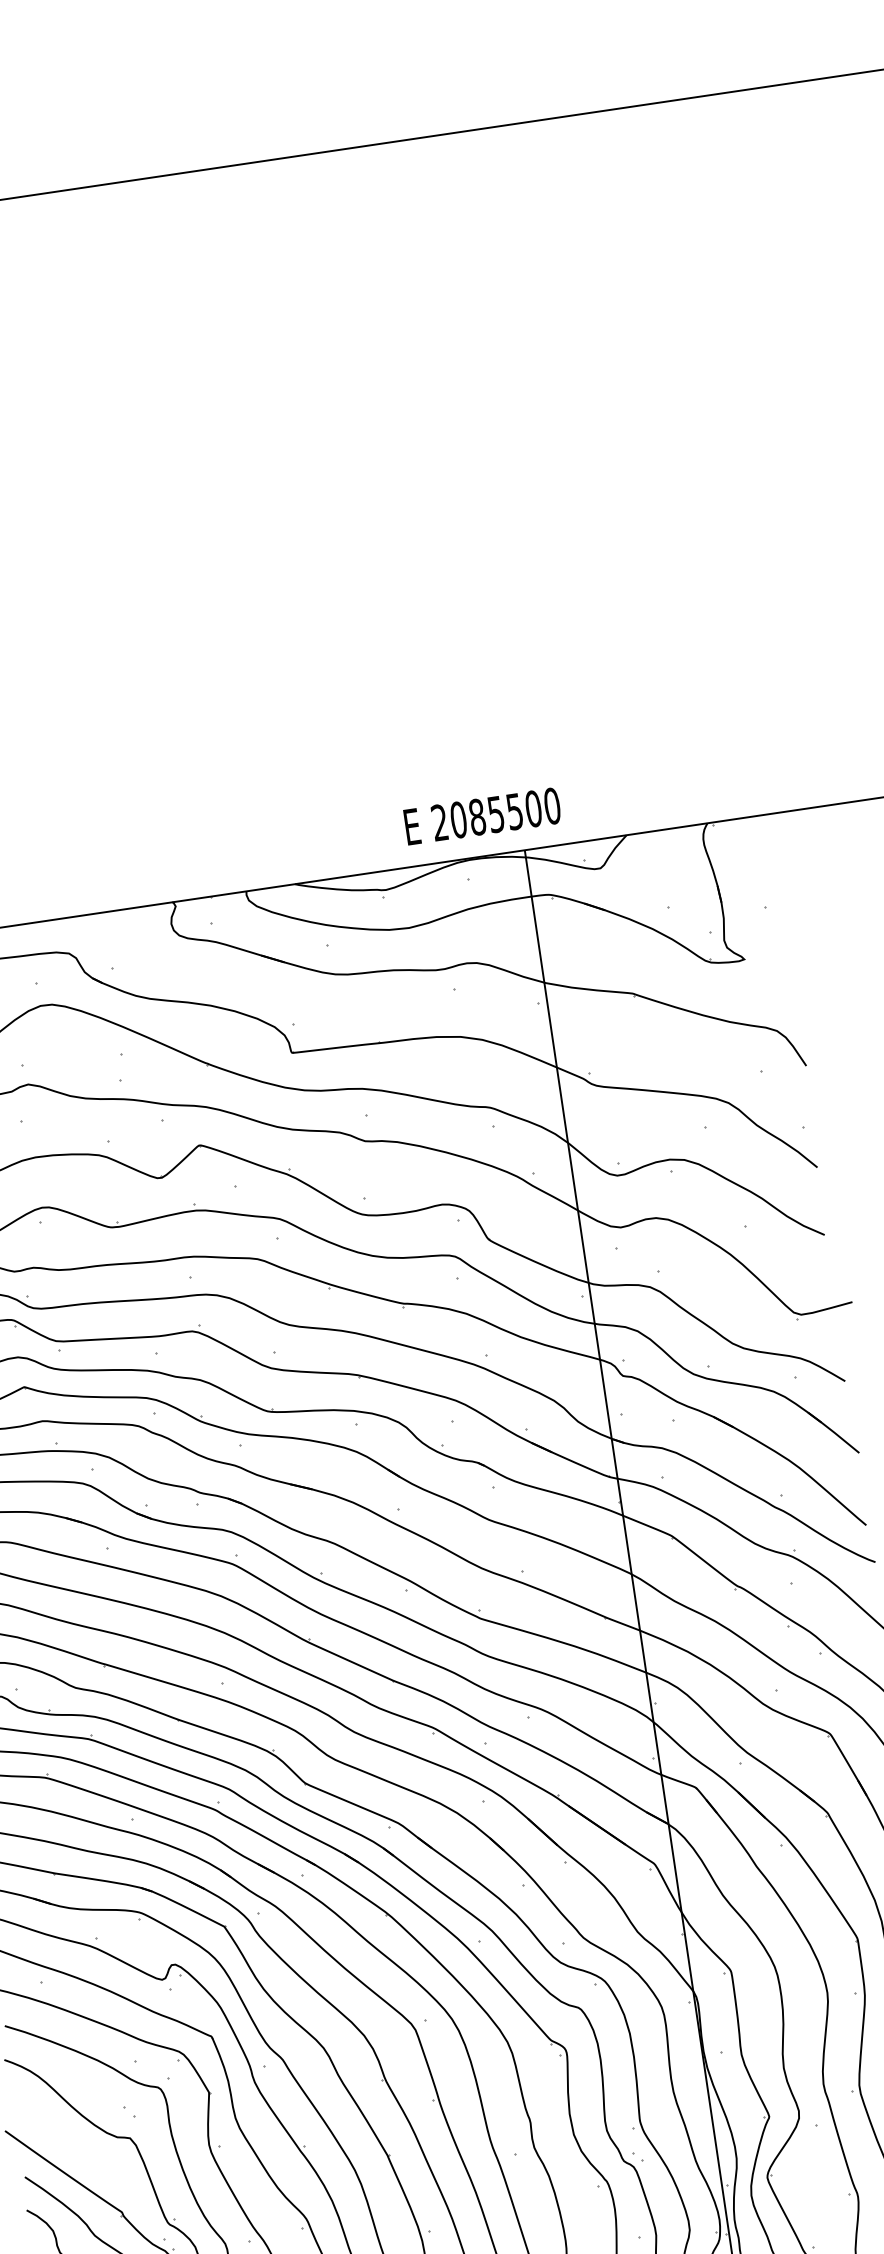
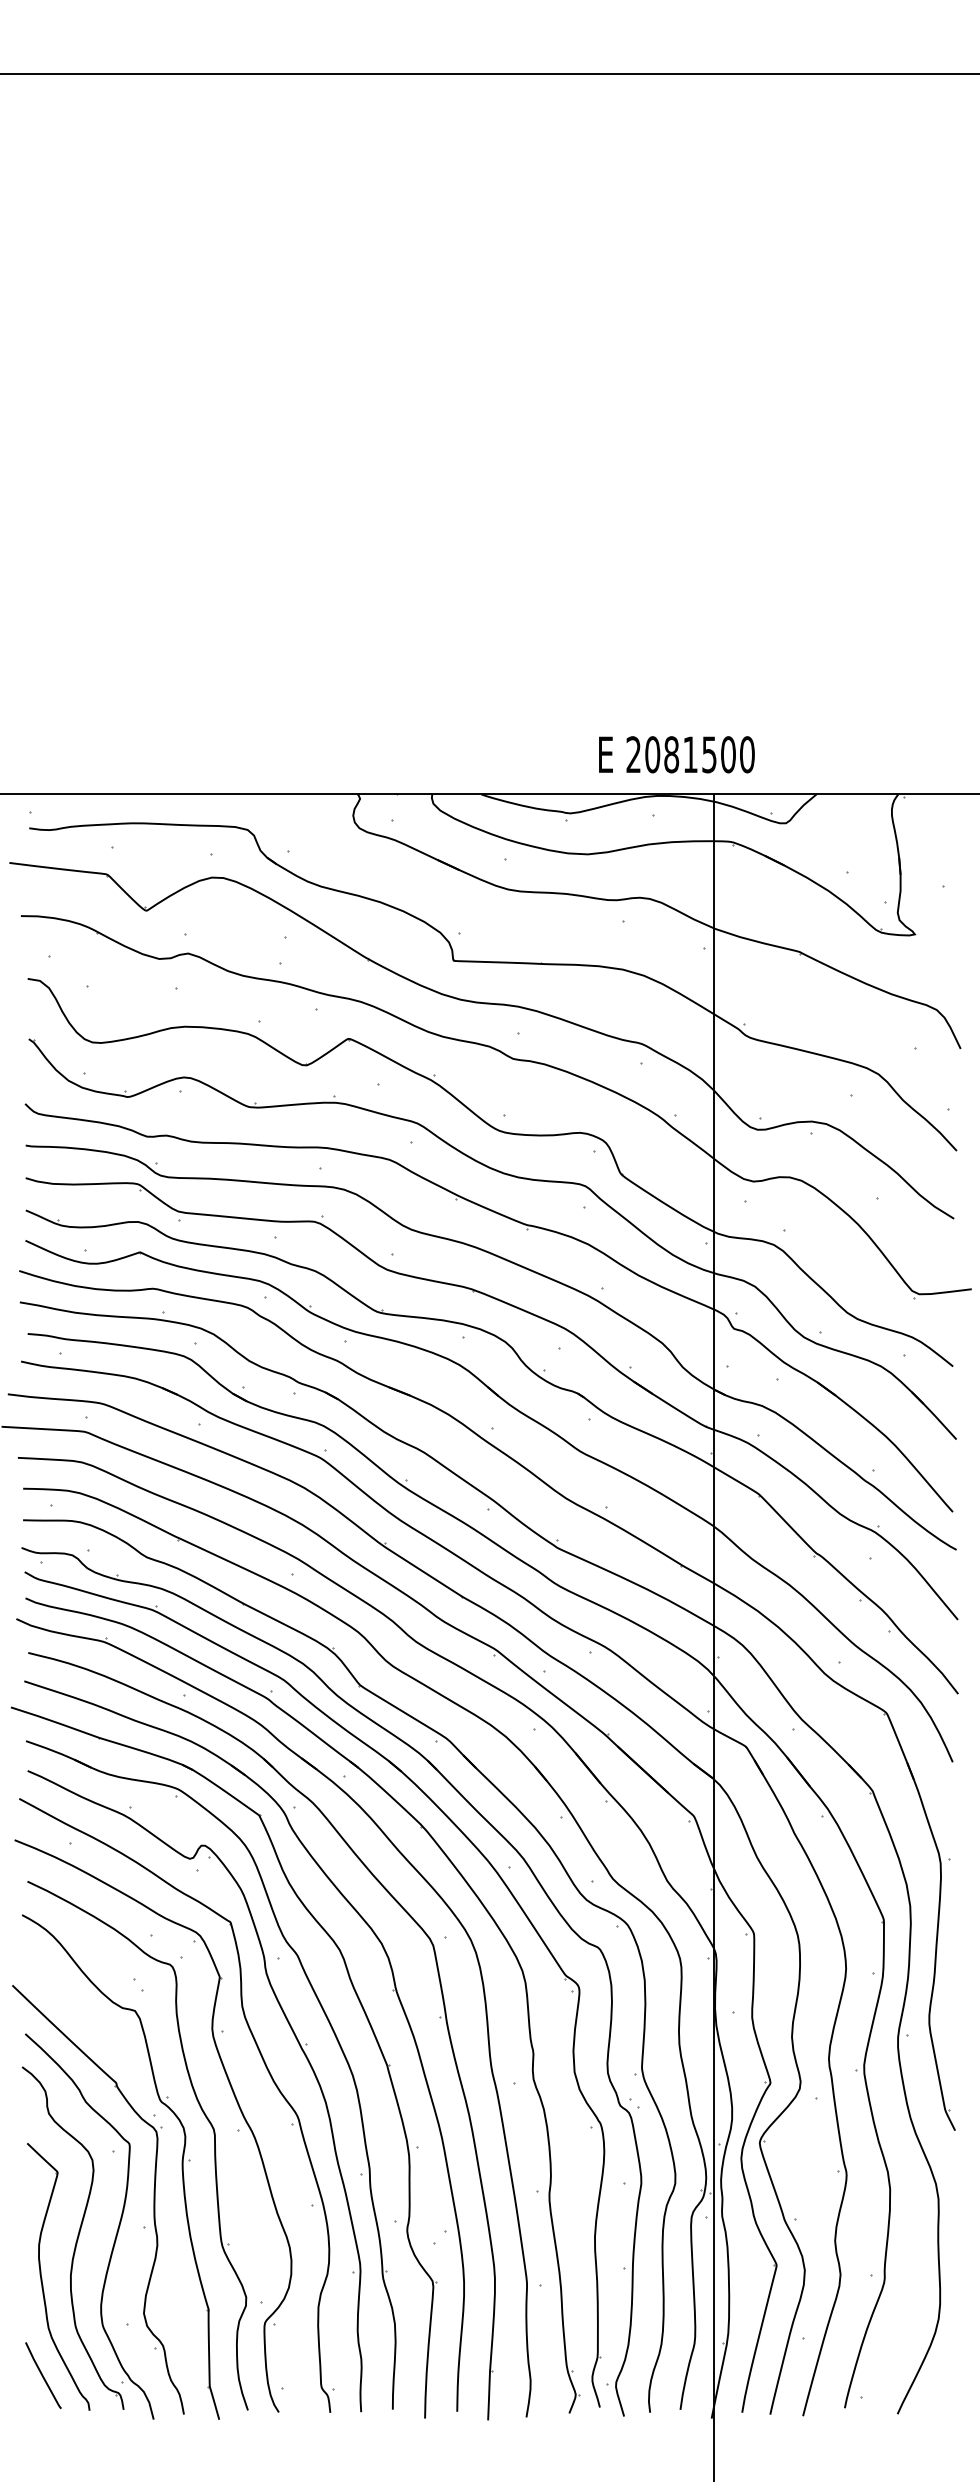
text: (496, 814) -> (690, 754), 2085500 -> 2081500

